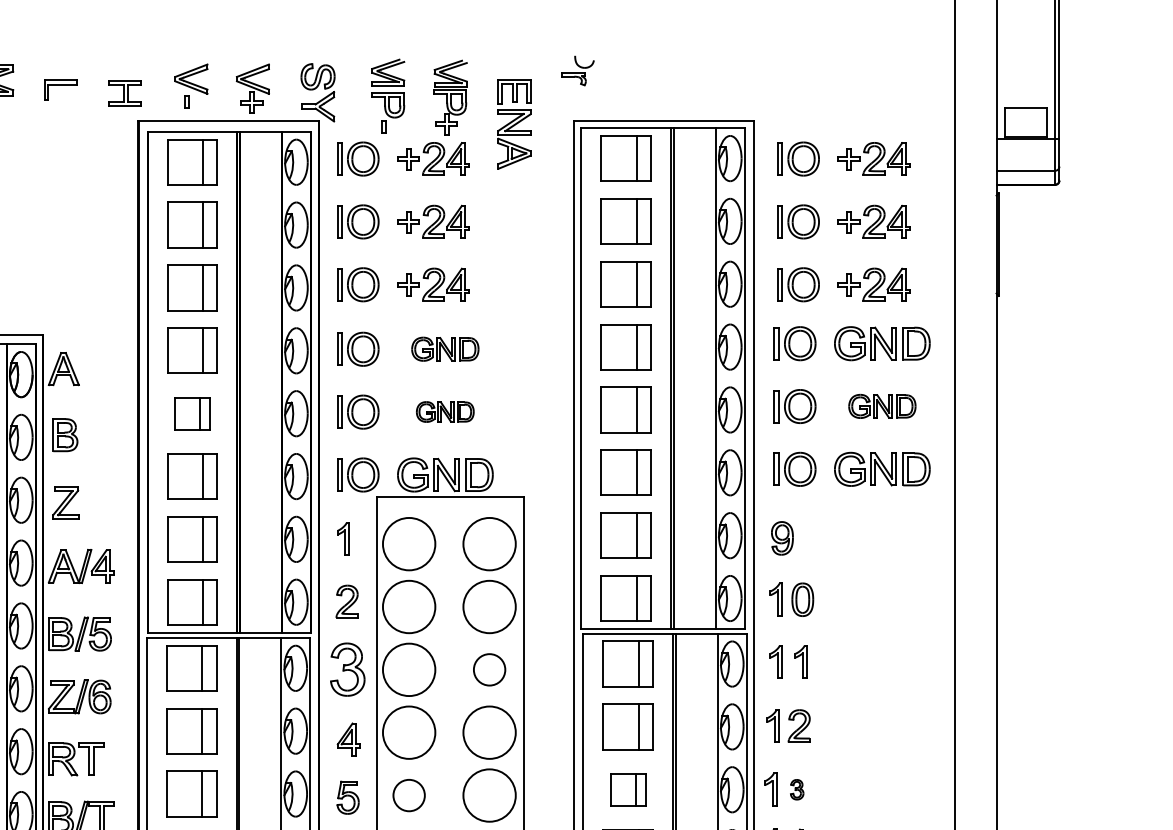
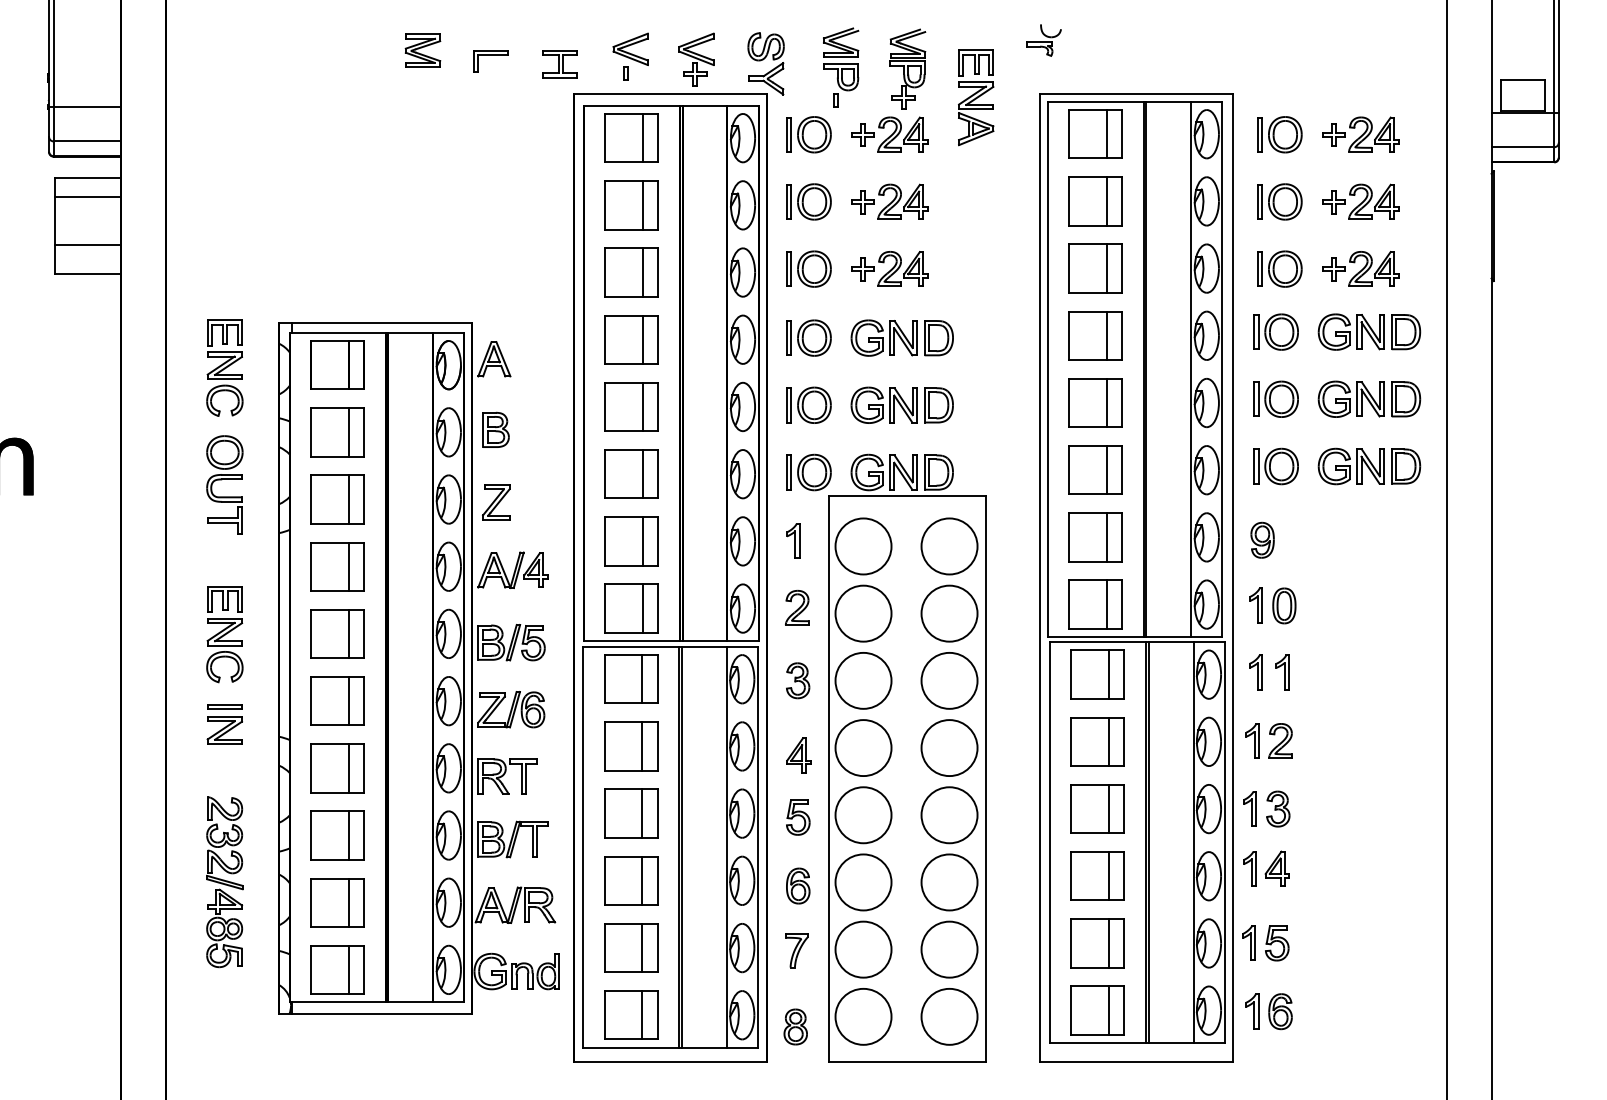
part: (444, 348) -> (901, 337), size x1.43
part: (882, 405) -> (1369, 398), size x1.43
part: (444, 411) -> (901, 404), size x1.67
part: (192, 413) -> (631, 406), size x1.43
part: (348, 669) -> (798, 680), size x0.62
circle: (489, 669) -> (949, 680), size x1.67
part: (627, 789) -> (1097, 808), size x1.43
part: (797, 789) -> (1278, 808), size x1.67
circle: (409, 795) -> (863, 815), size x1.67

